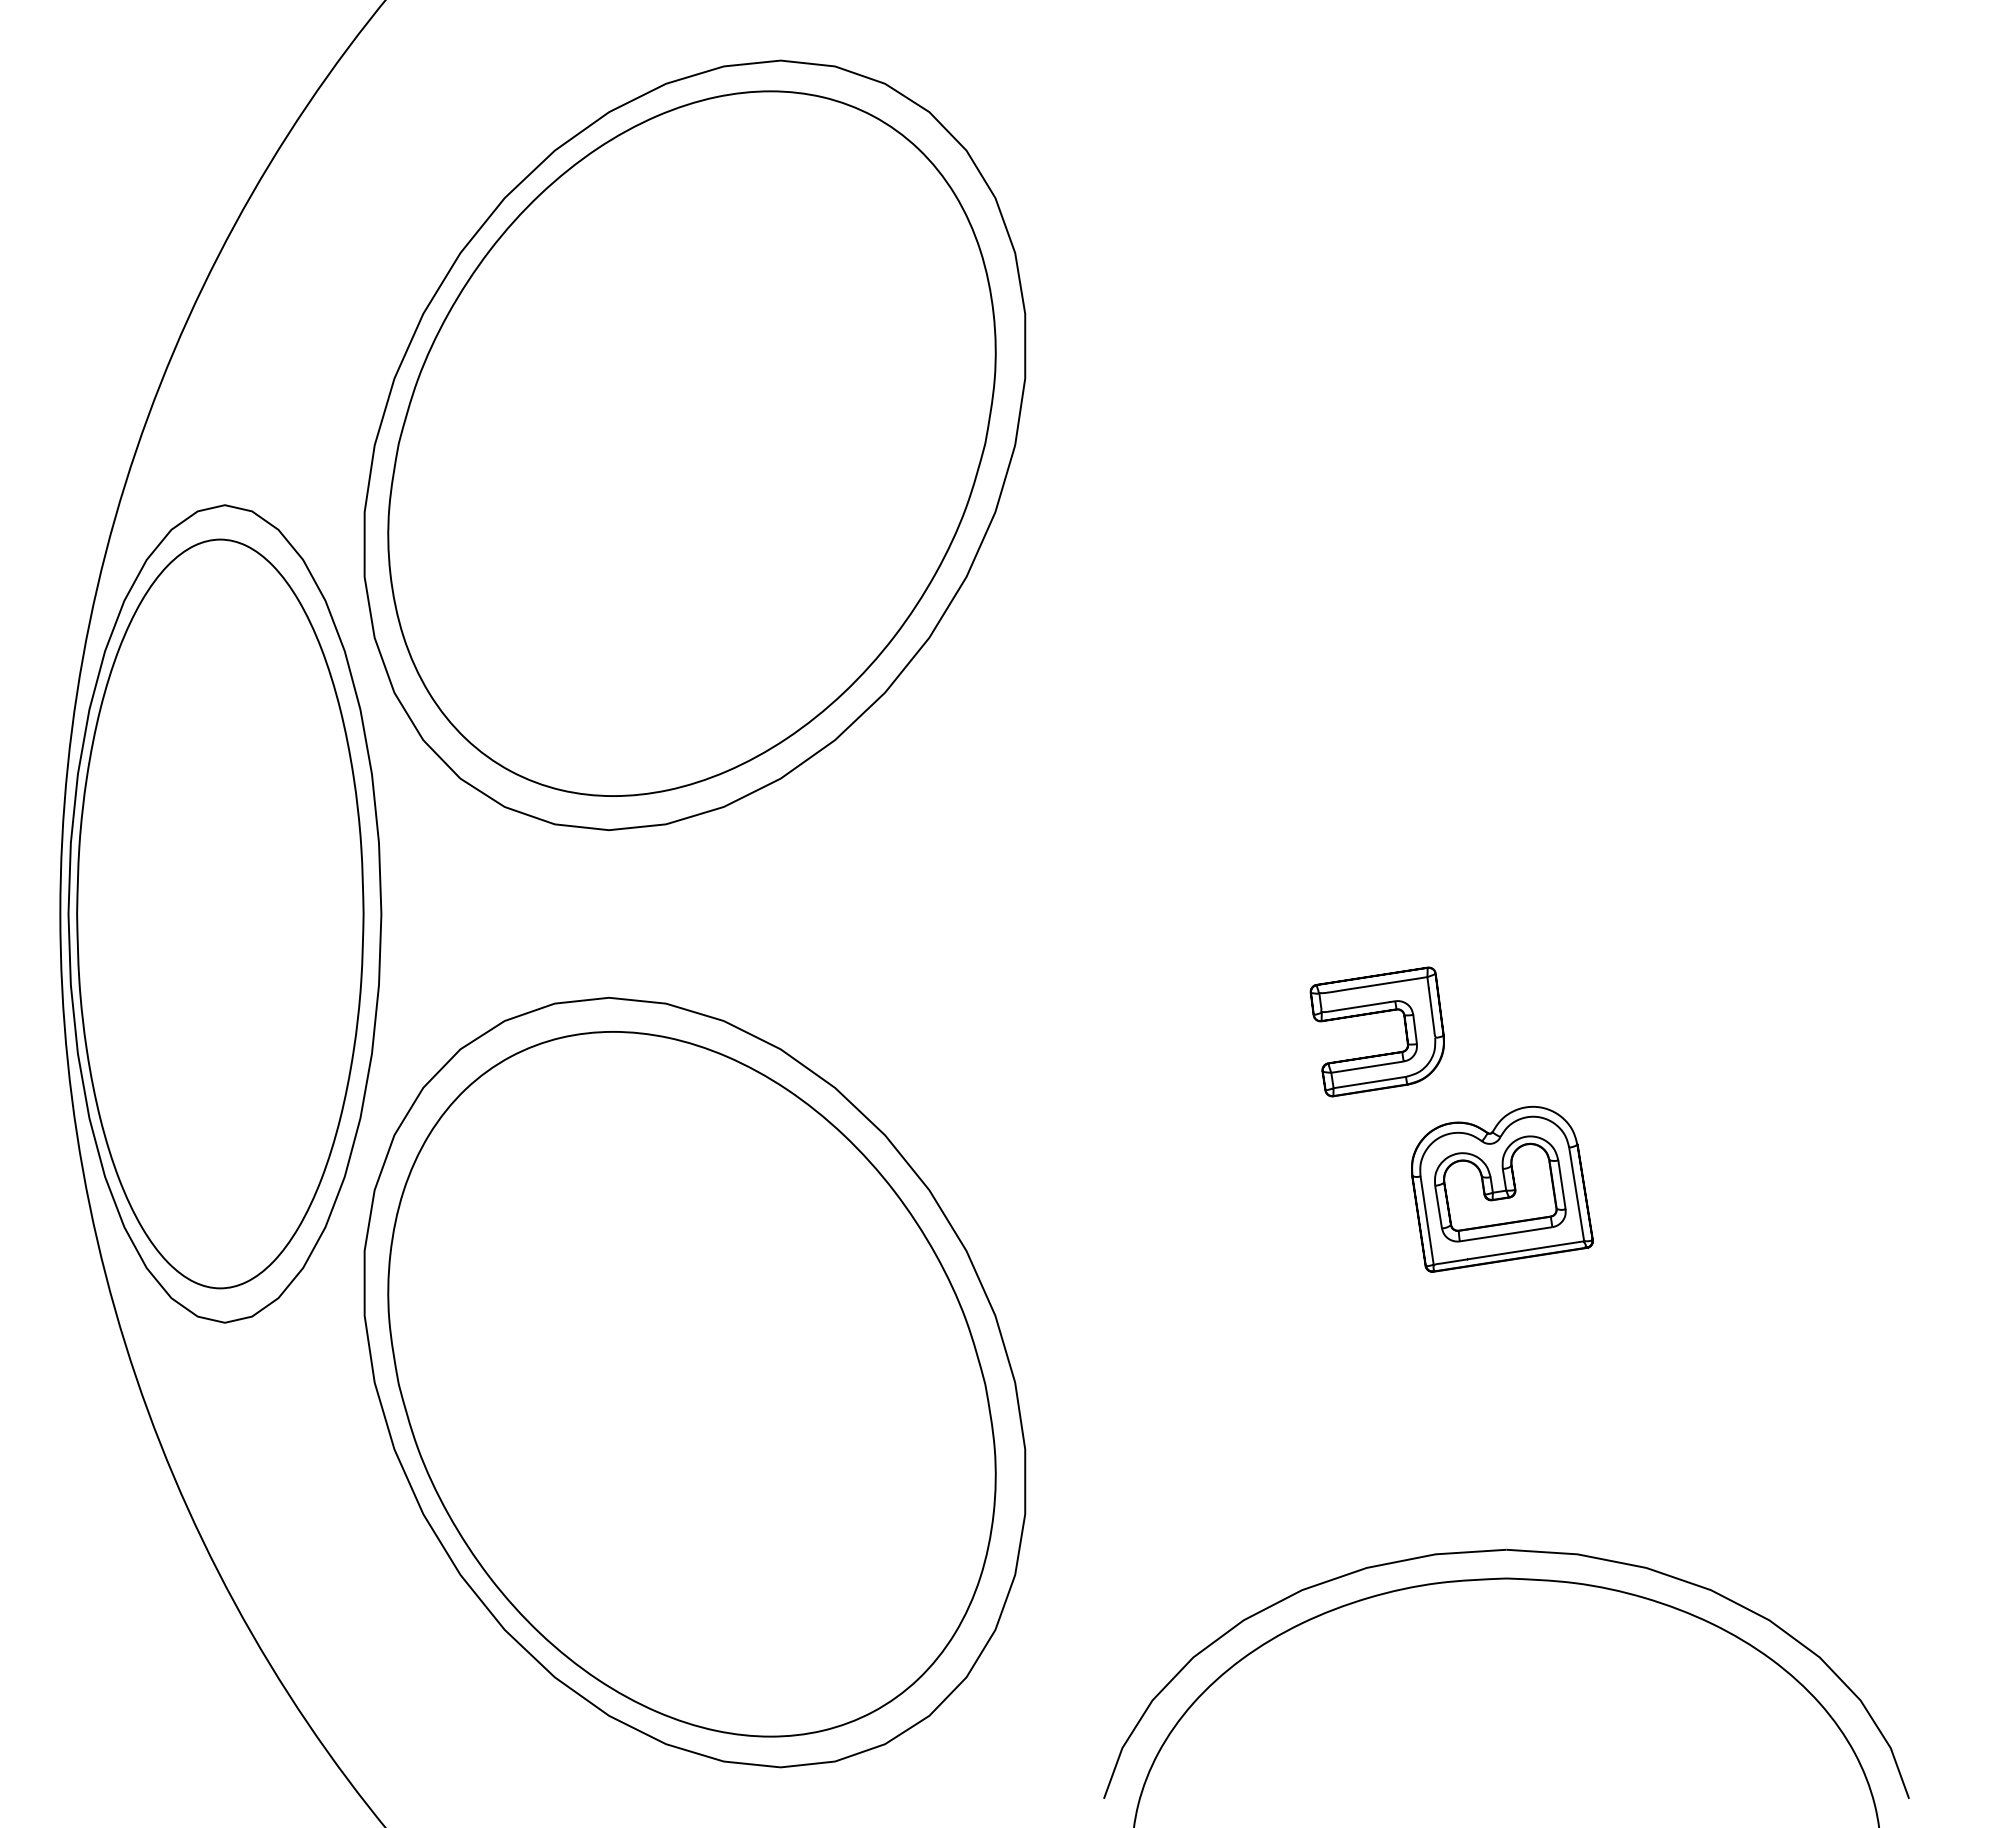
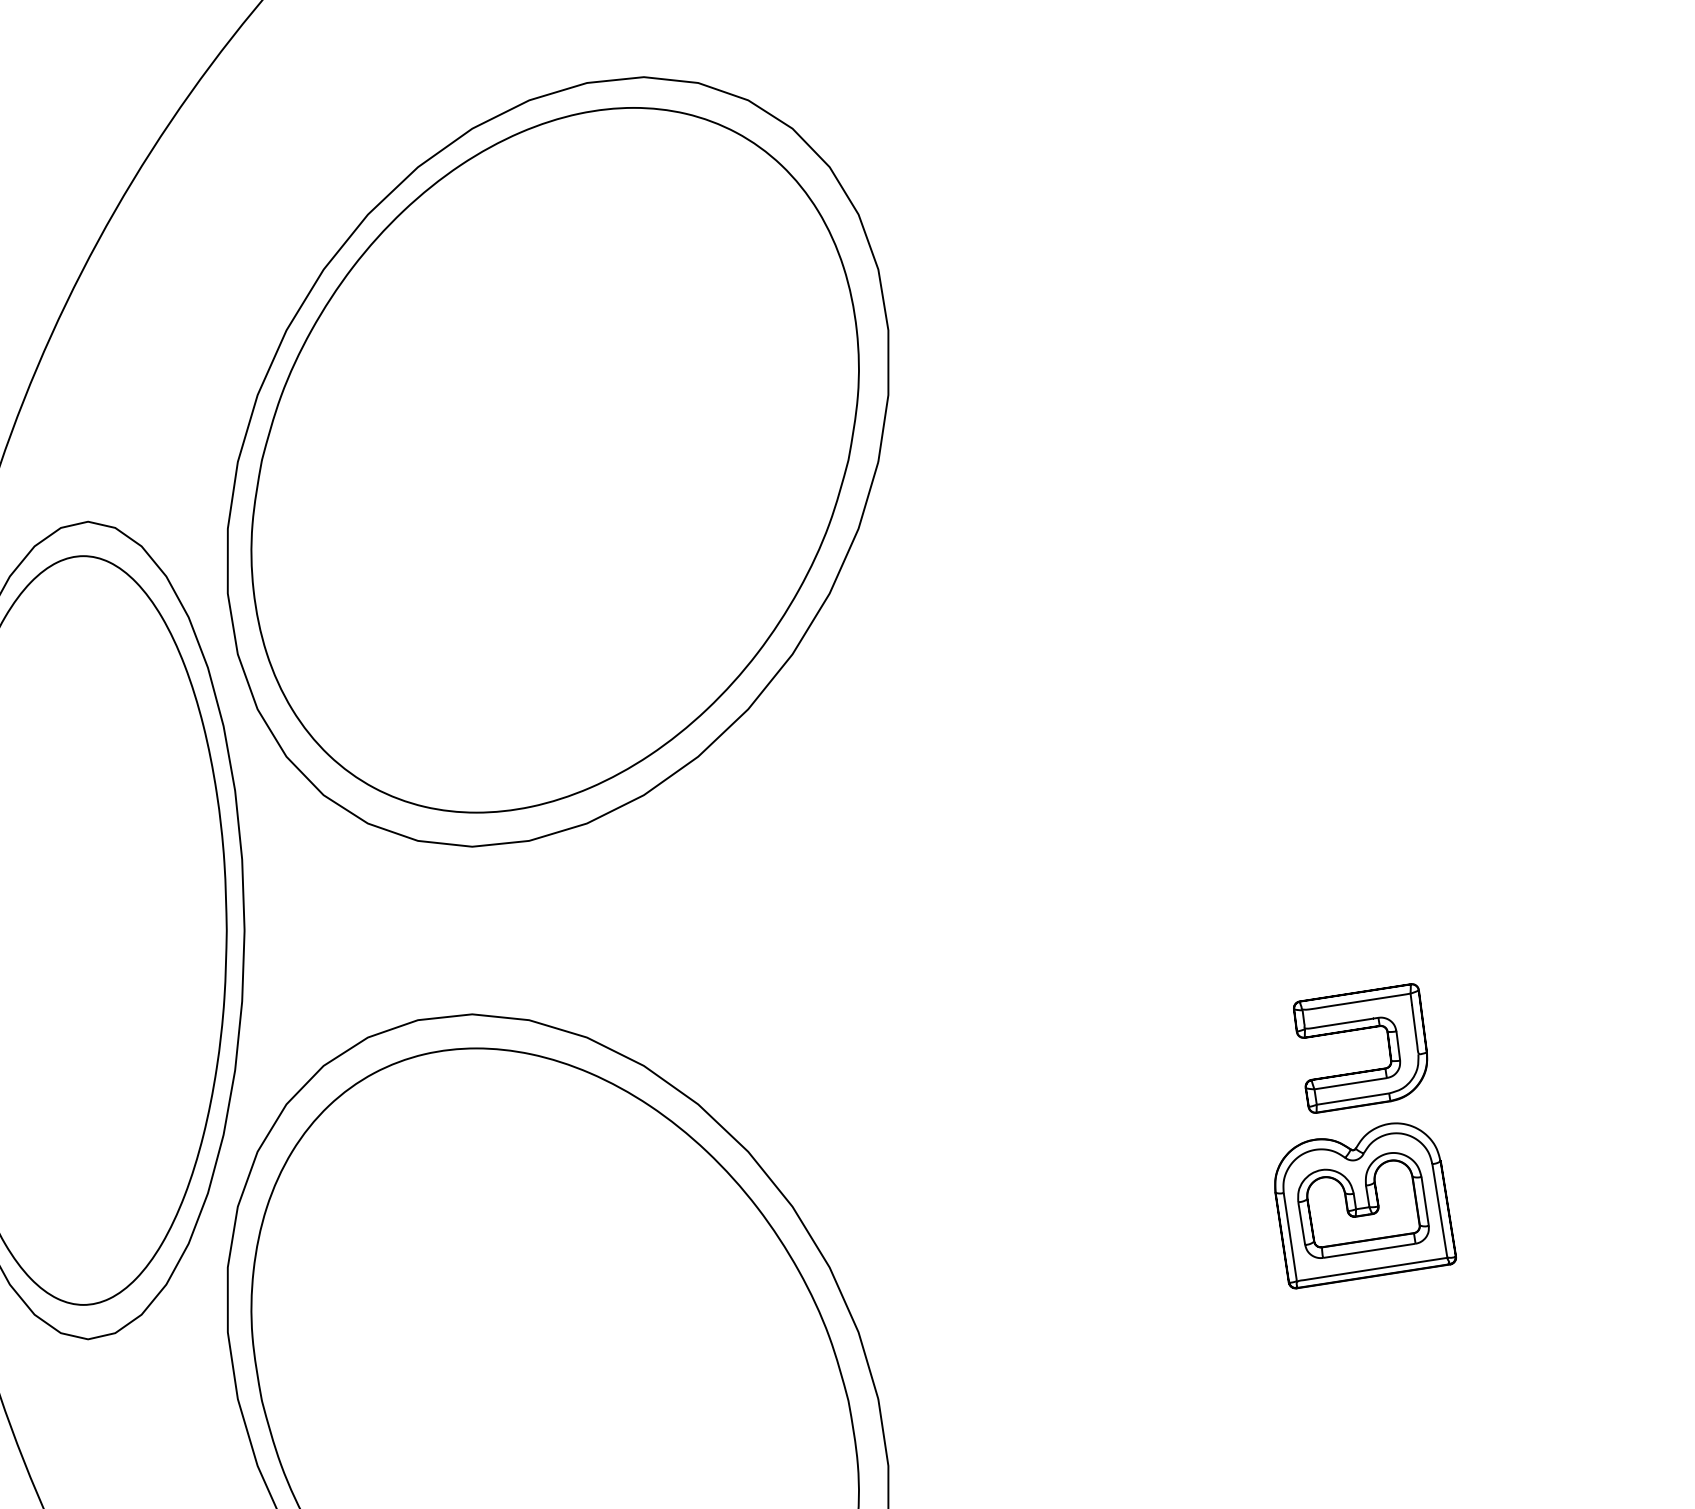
part: (1373, 1014) -> (1356, 1031), moved

